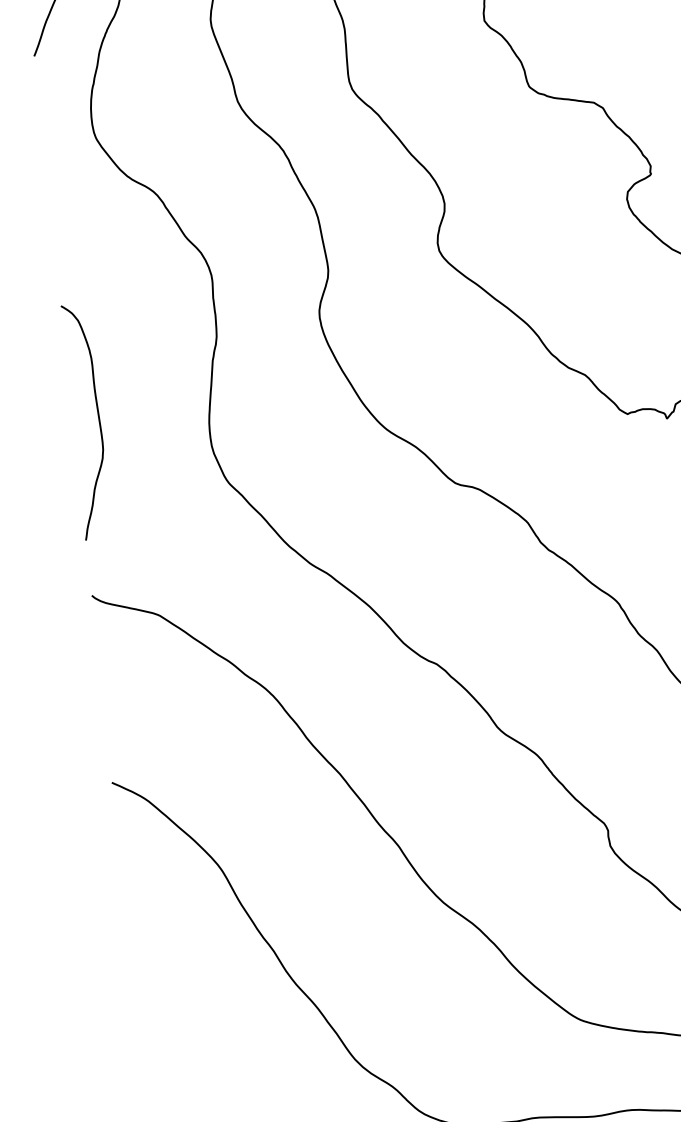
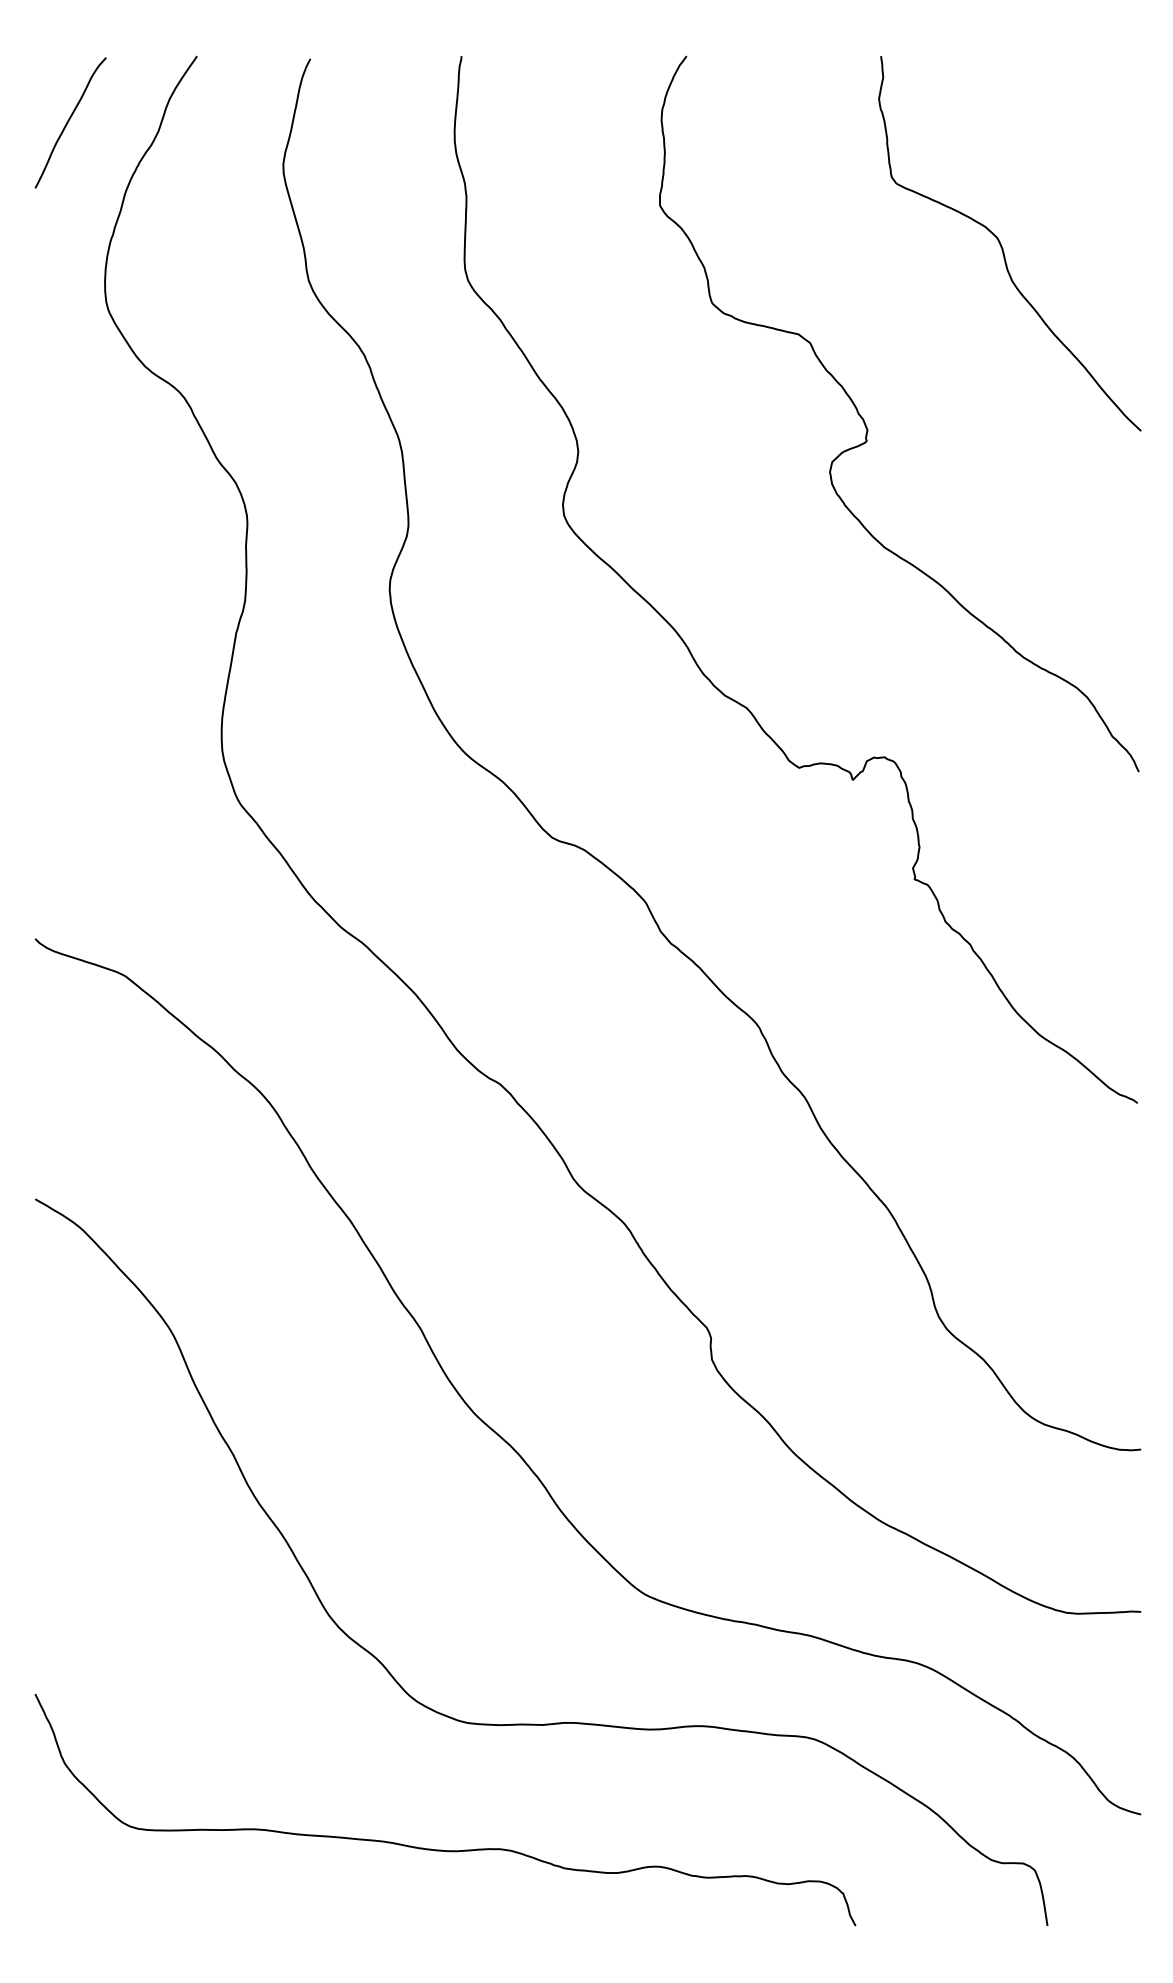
curve: (98, 420) -> (70, 698), removed

